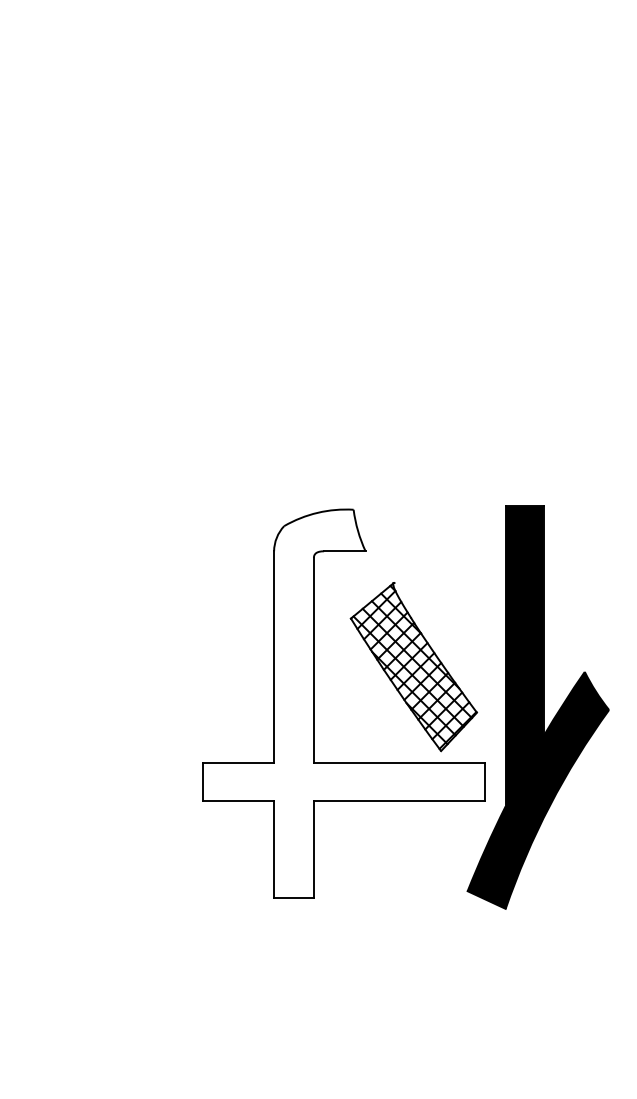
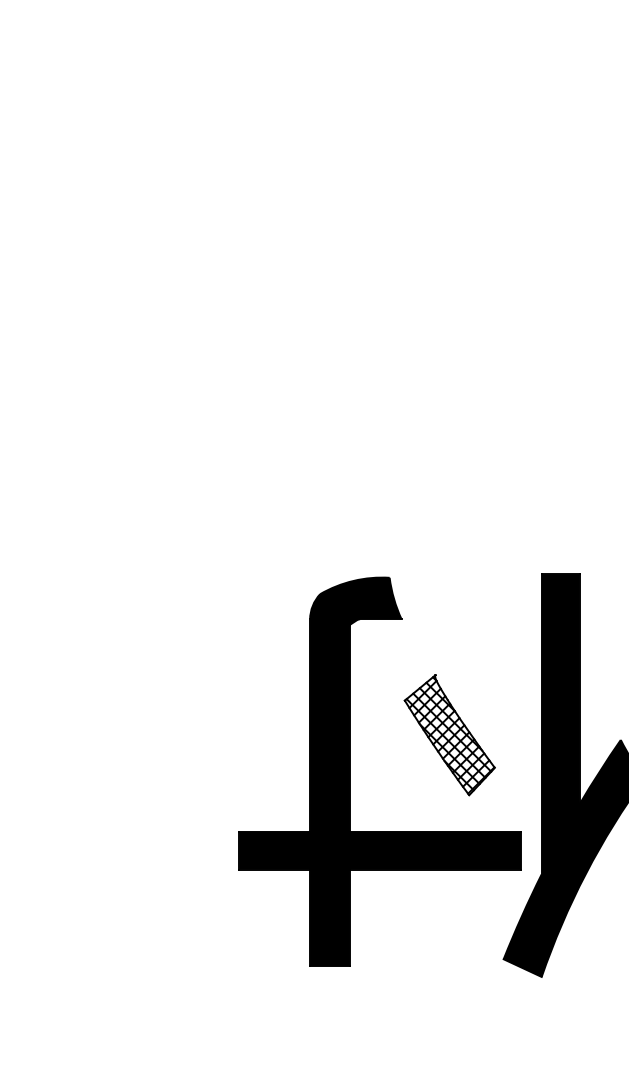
part: (413, 667) -> (449, 735), size x0.71
fill: (343, 703) -> (379, 771), added

